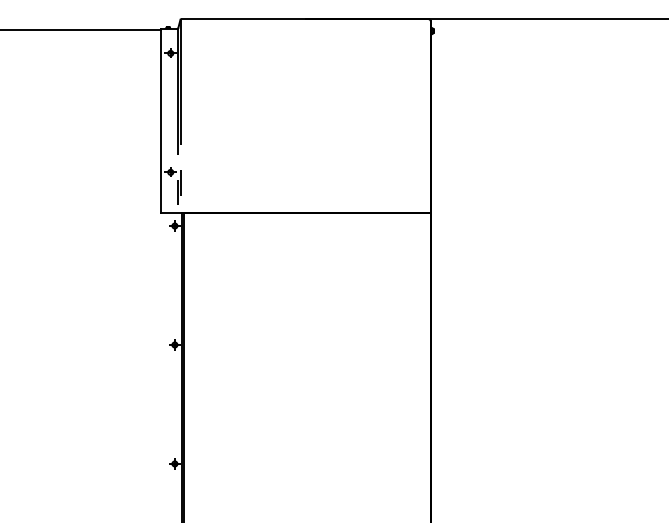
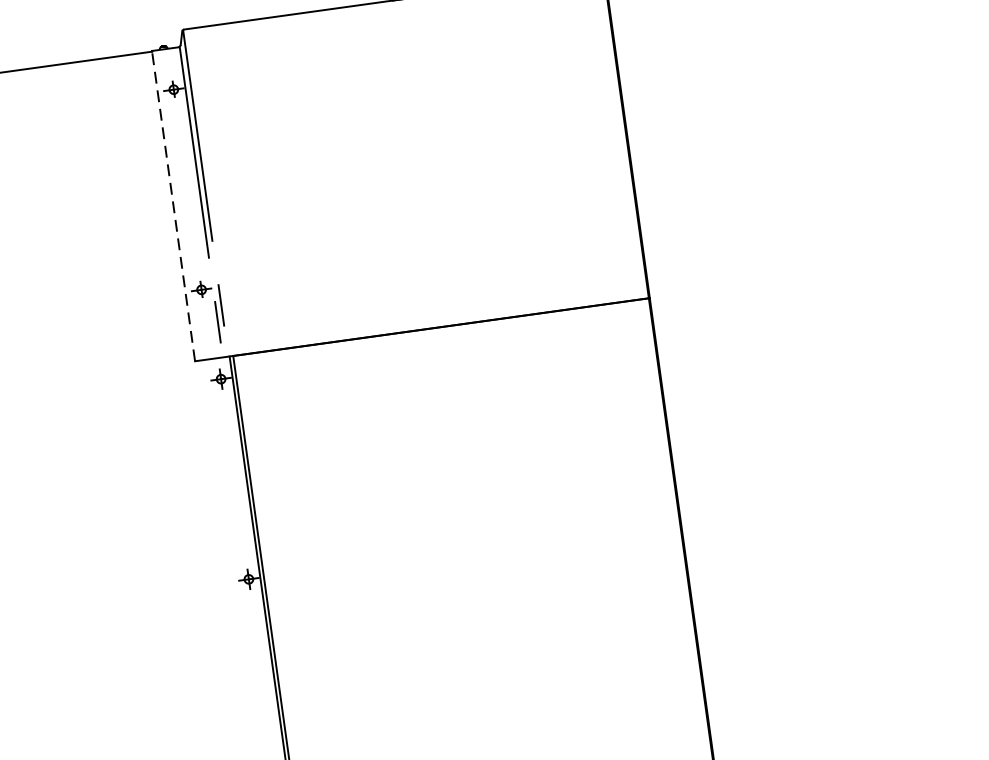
line: (161, 120) -> (173, 204), solid -> dashed

